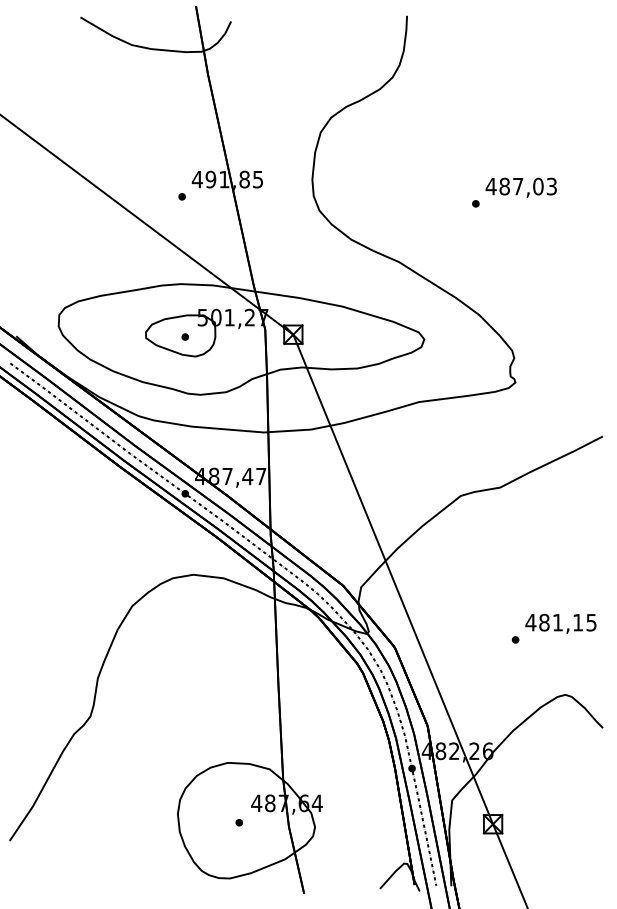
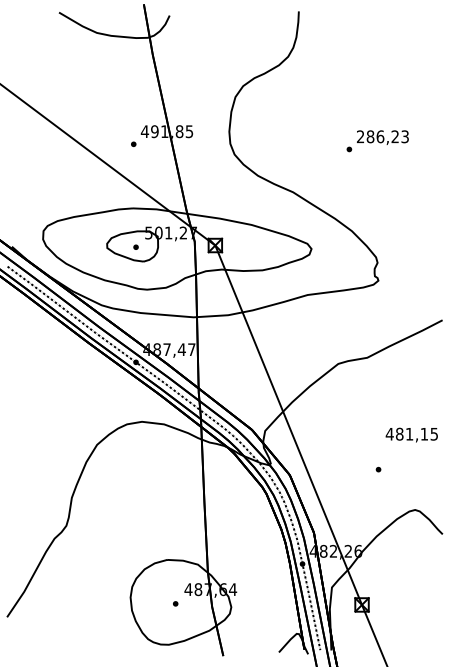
text: (514, 186) -> (377, 136), 487,03 -> 286,23
text: (560, 623) -> (411, 434), moved

